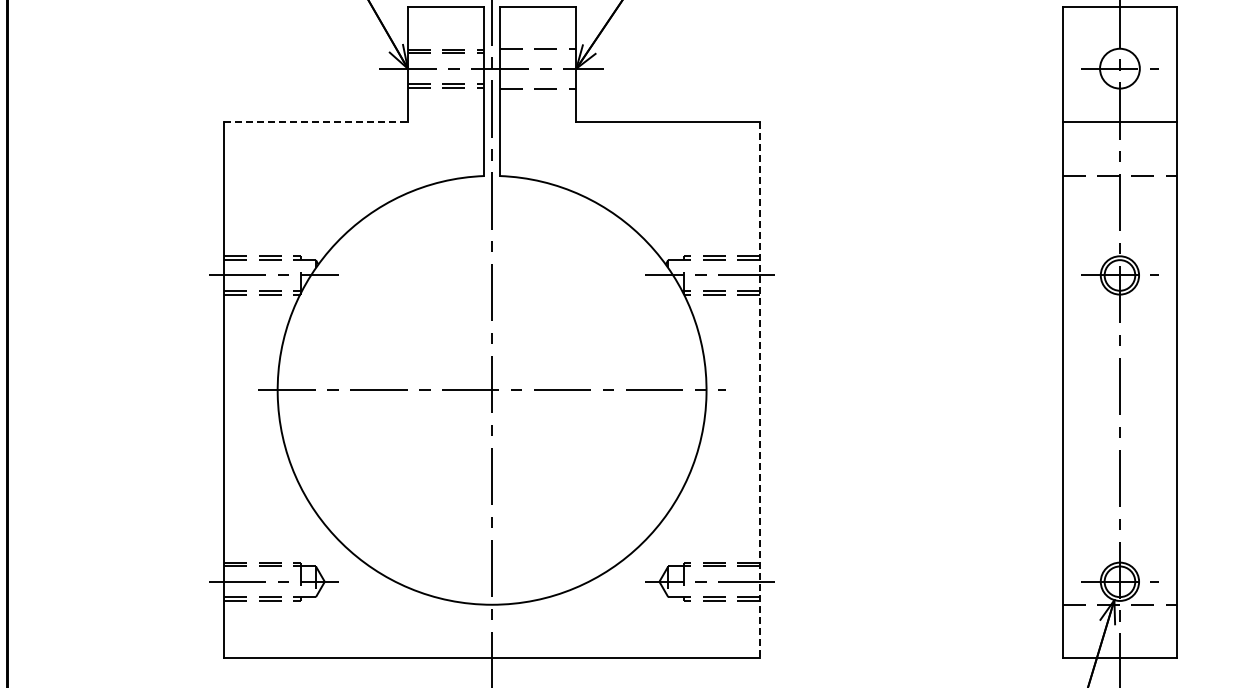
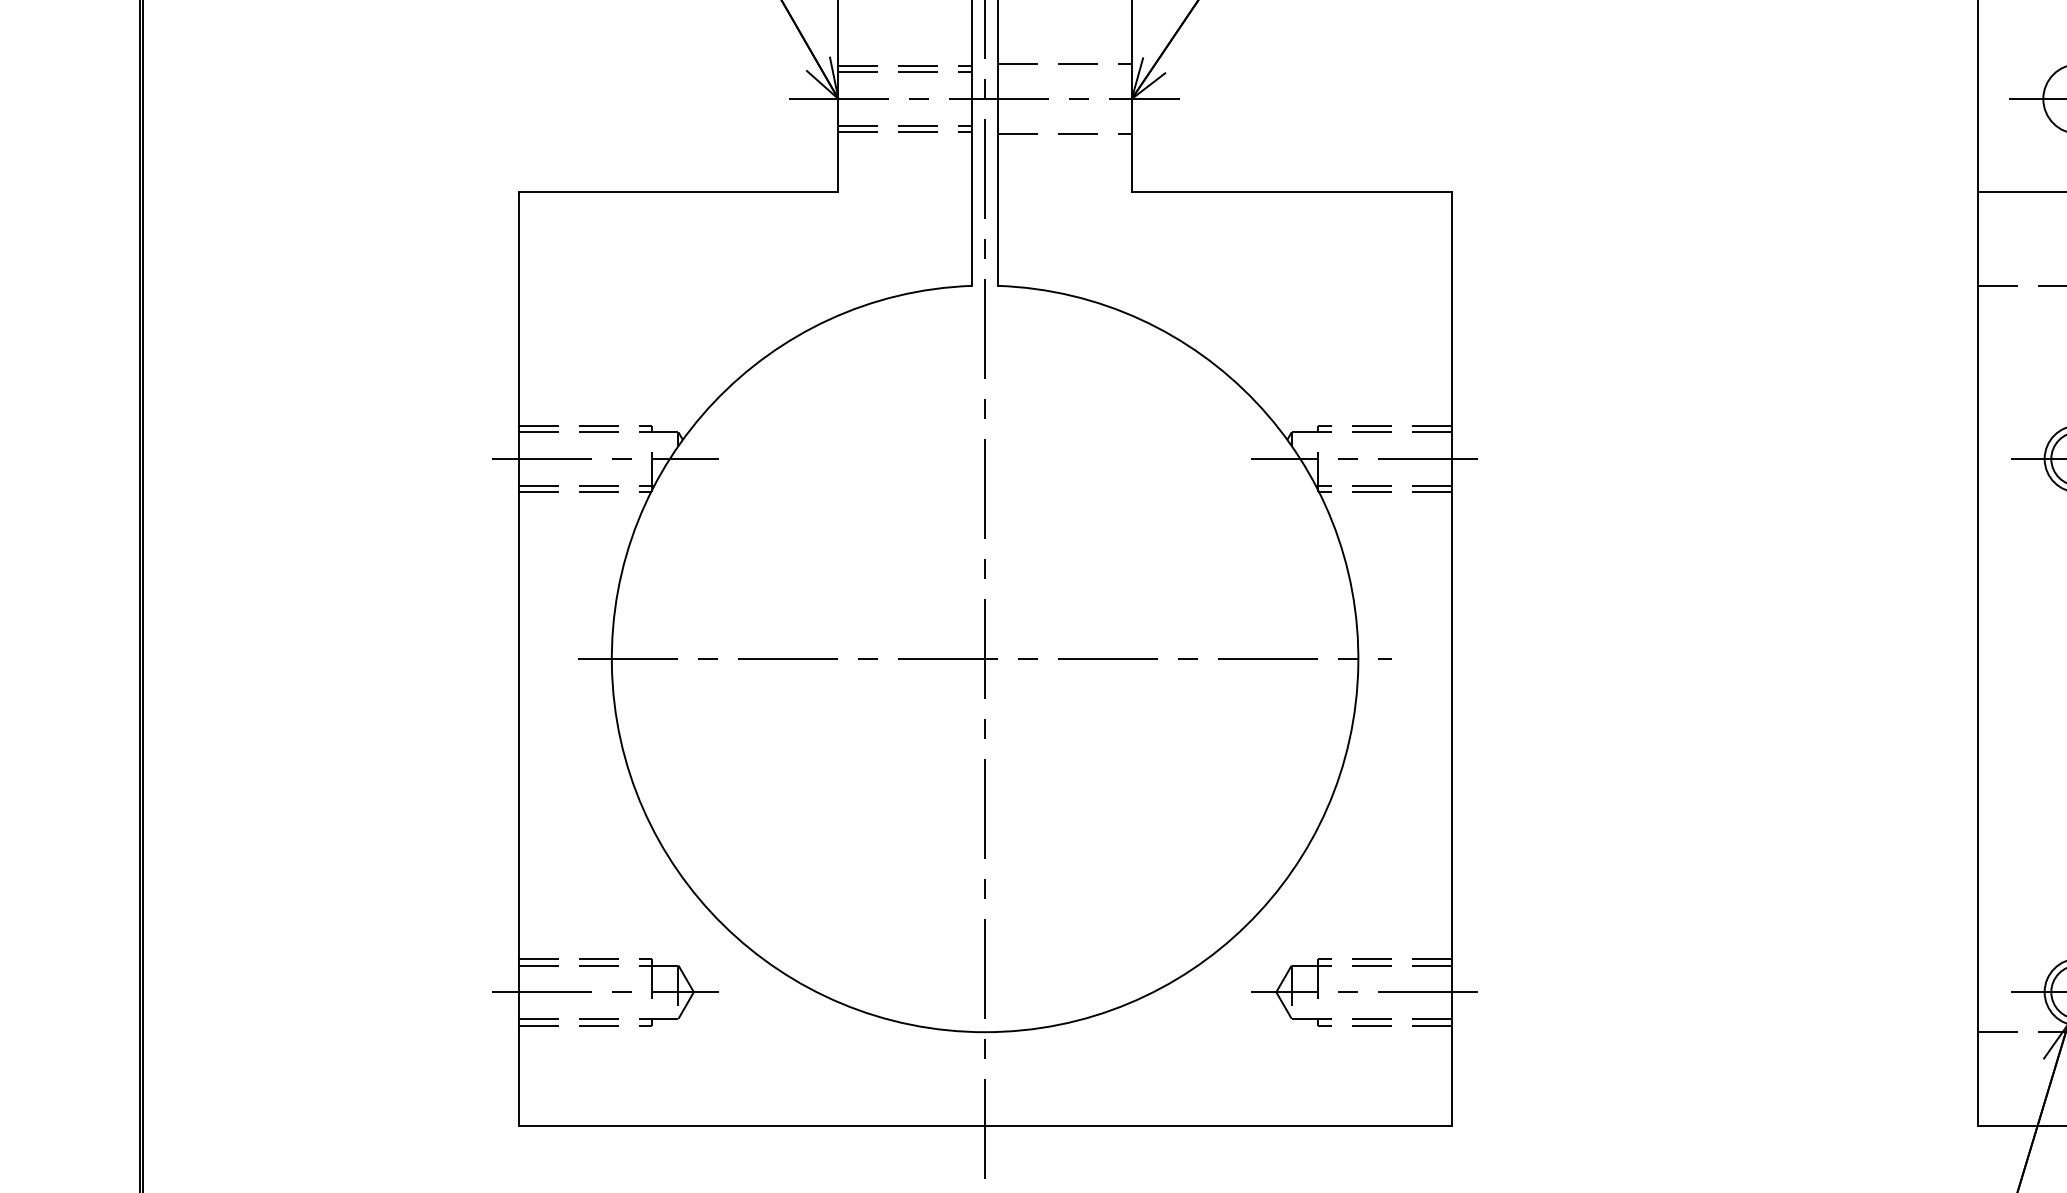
line: (315, 122) -> (677, 192), dashed -> solid
line: (760, 390) -> (1452, 659), dashed -> solid

